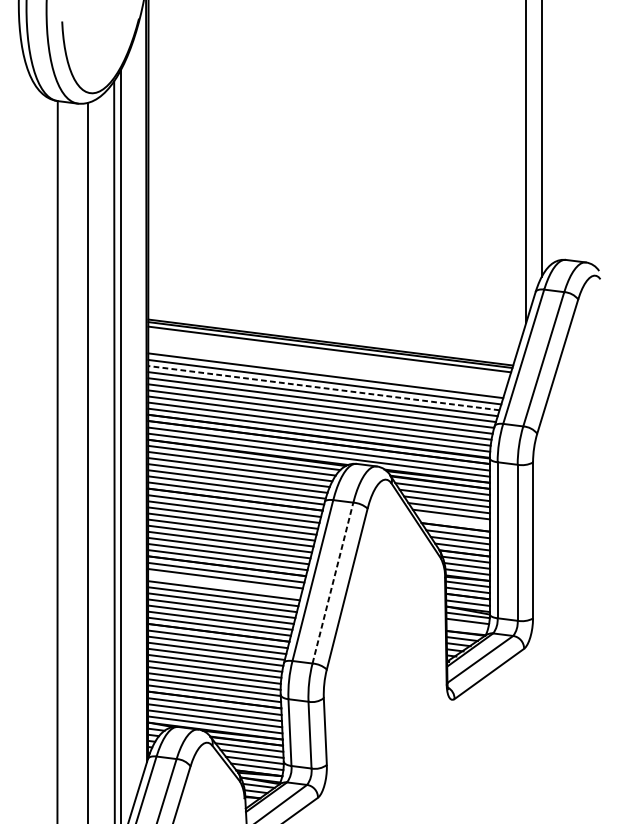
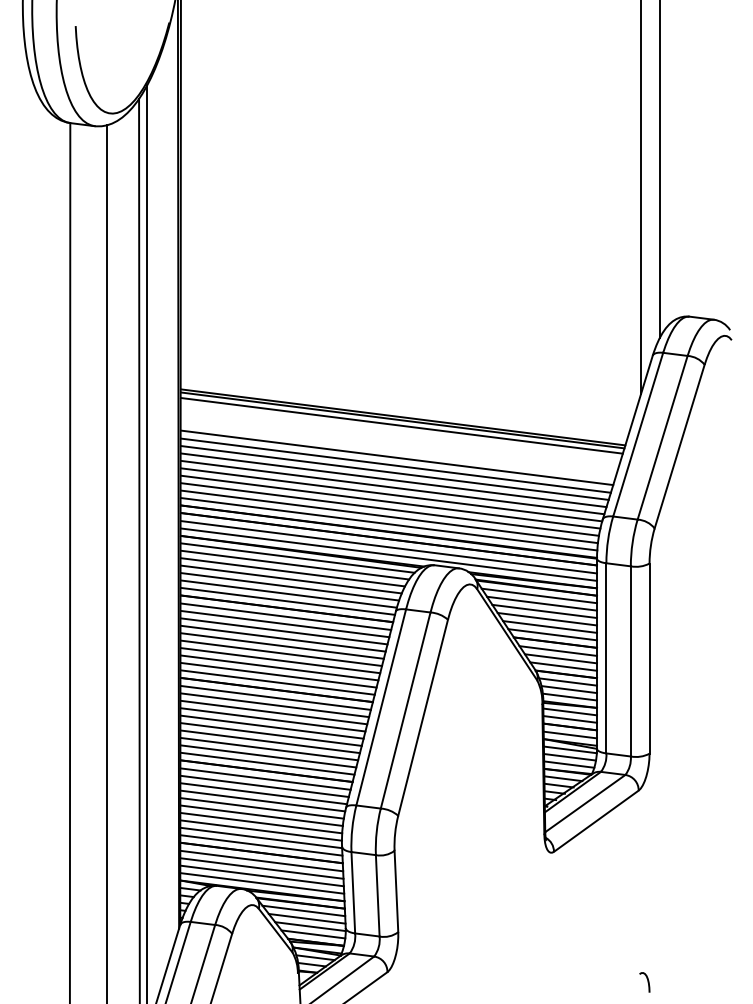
line: (323, 387) -> (394, 472), dashed -> solid
line: (453, 520) -> (552, 634), added
line: (332, 583) -> (405, 710), dashed -> solid
line: (224, 584) -> (273, 712), added
line: (467, 627) -> (569, 764), added
curve: (531, 806) -> (647, 982), added

